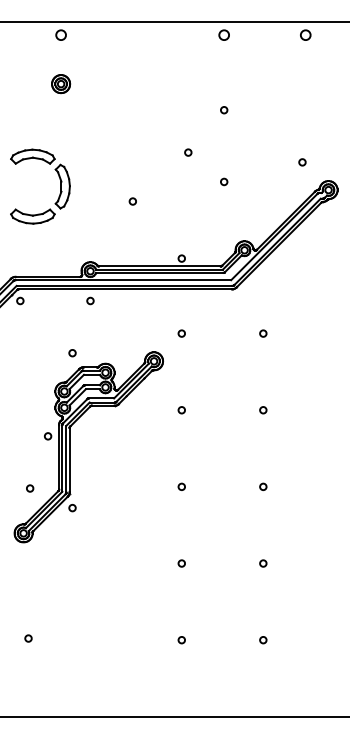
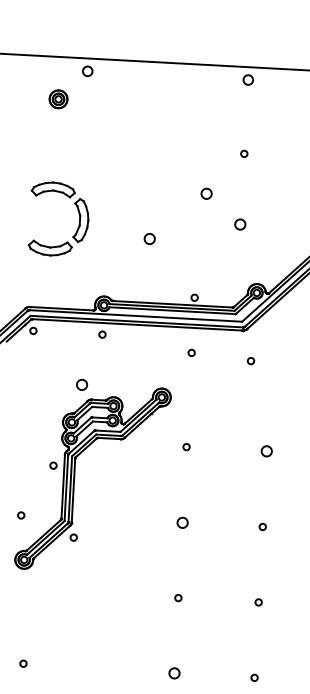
part: (61, 84) -> (58, 99), moved
circle: (188, 152) -> (206, 193), size x1.6
circle: (224, 181) -> (240, 224), size x1.6
circle: (132, 201) -> (149, 238), size x1.6
circle: (181, 333) -> (191, 352), moved
circle: (263, 333) -> (251, 360), moved
circle: (72, 353) -> (81, 385), size x1.6
circle: (263, 410) -> (267, 451), size x1.6
circle: (181, 486) -> (182, 522), size x1.6
circle: (30, 488) -> (21, 515), moved
circle: (181, 640) -> (173, 673), size x1.6

